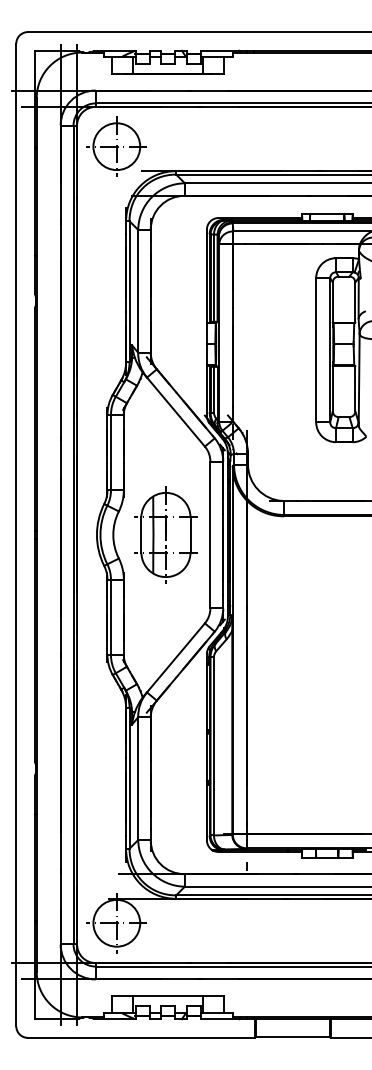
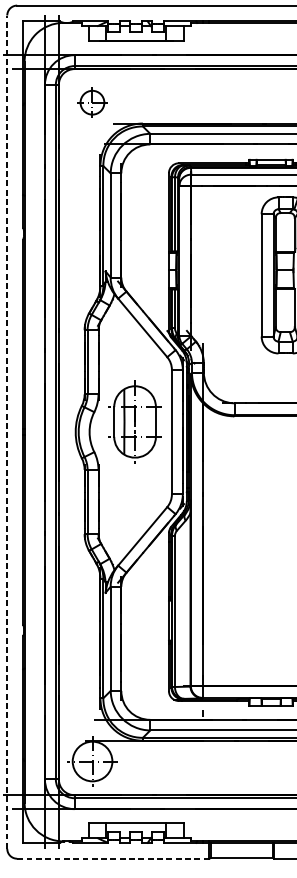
part: (116, 146) -> (92, 102), size x0.6
line: (16, 534) -> (7, 431), solid -> dashed
part: (165, 534) -> (134, 421), moved
line: (141, 1037) -> (113, 858), solid -> dashed

